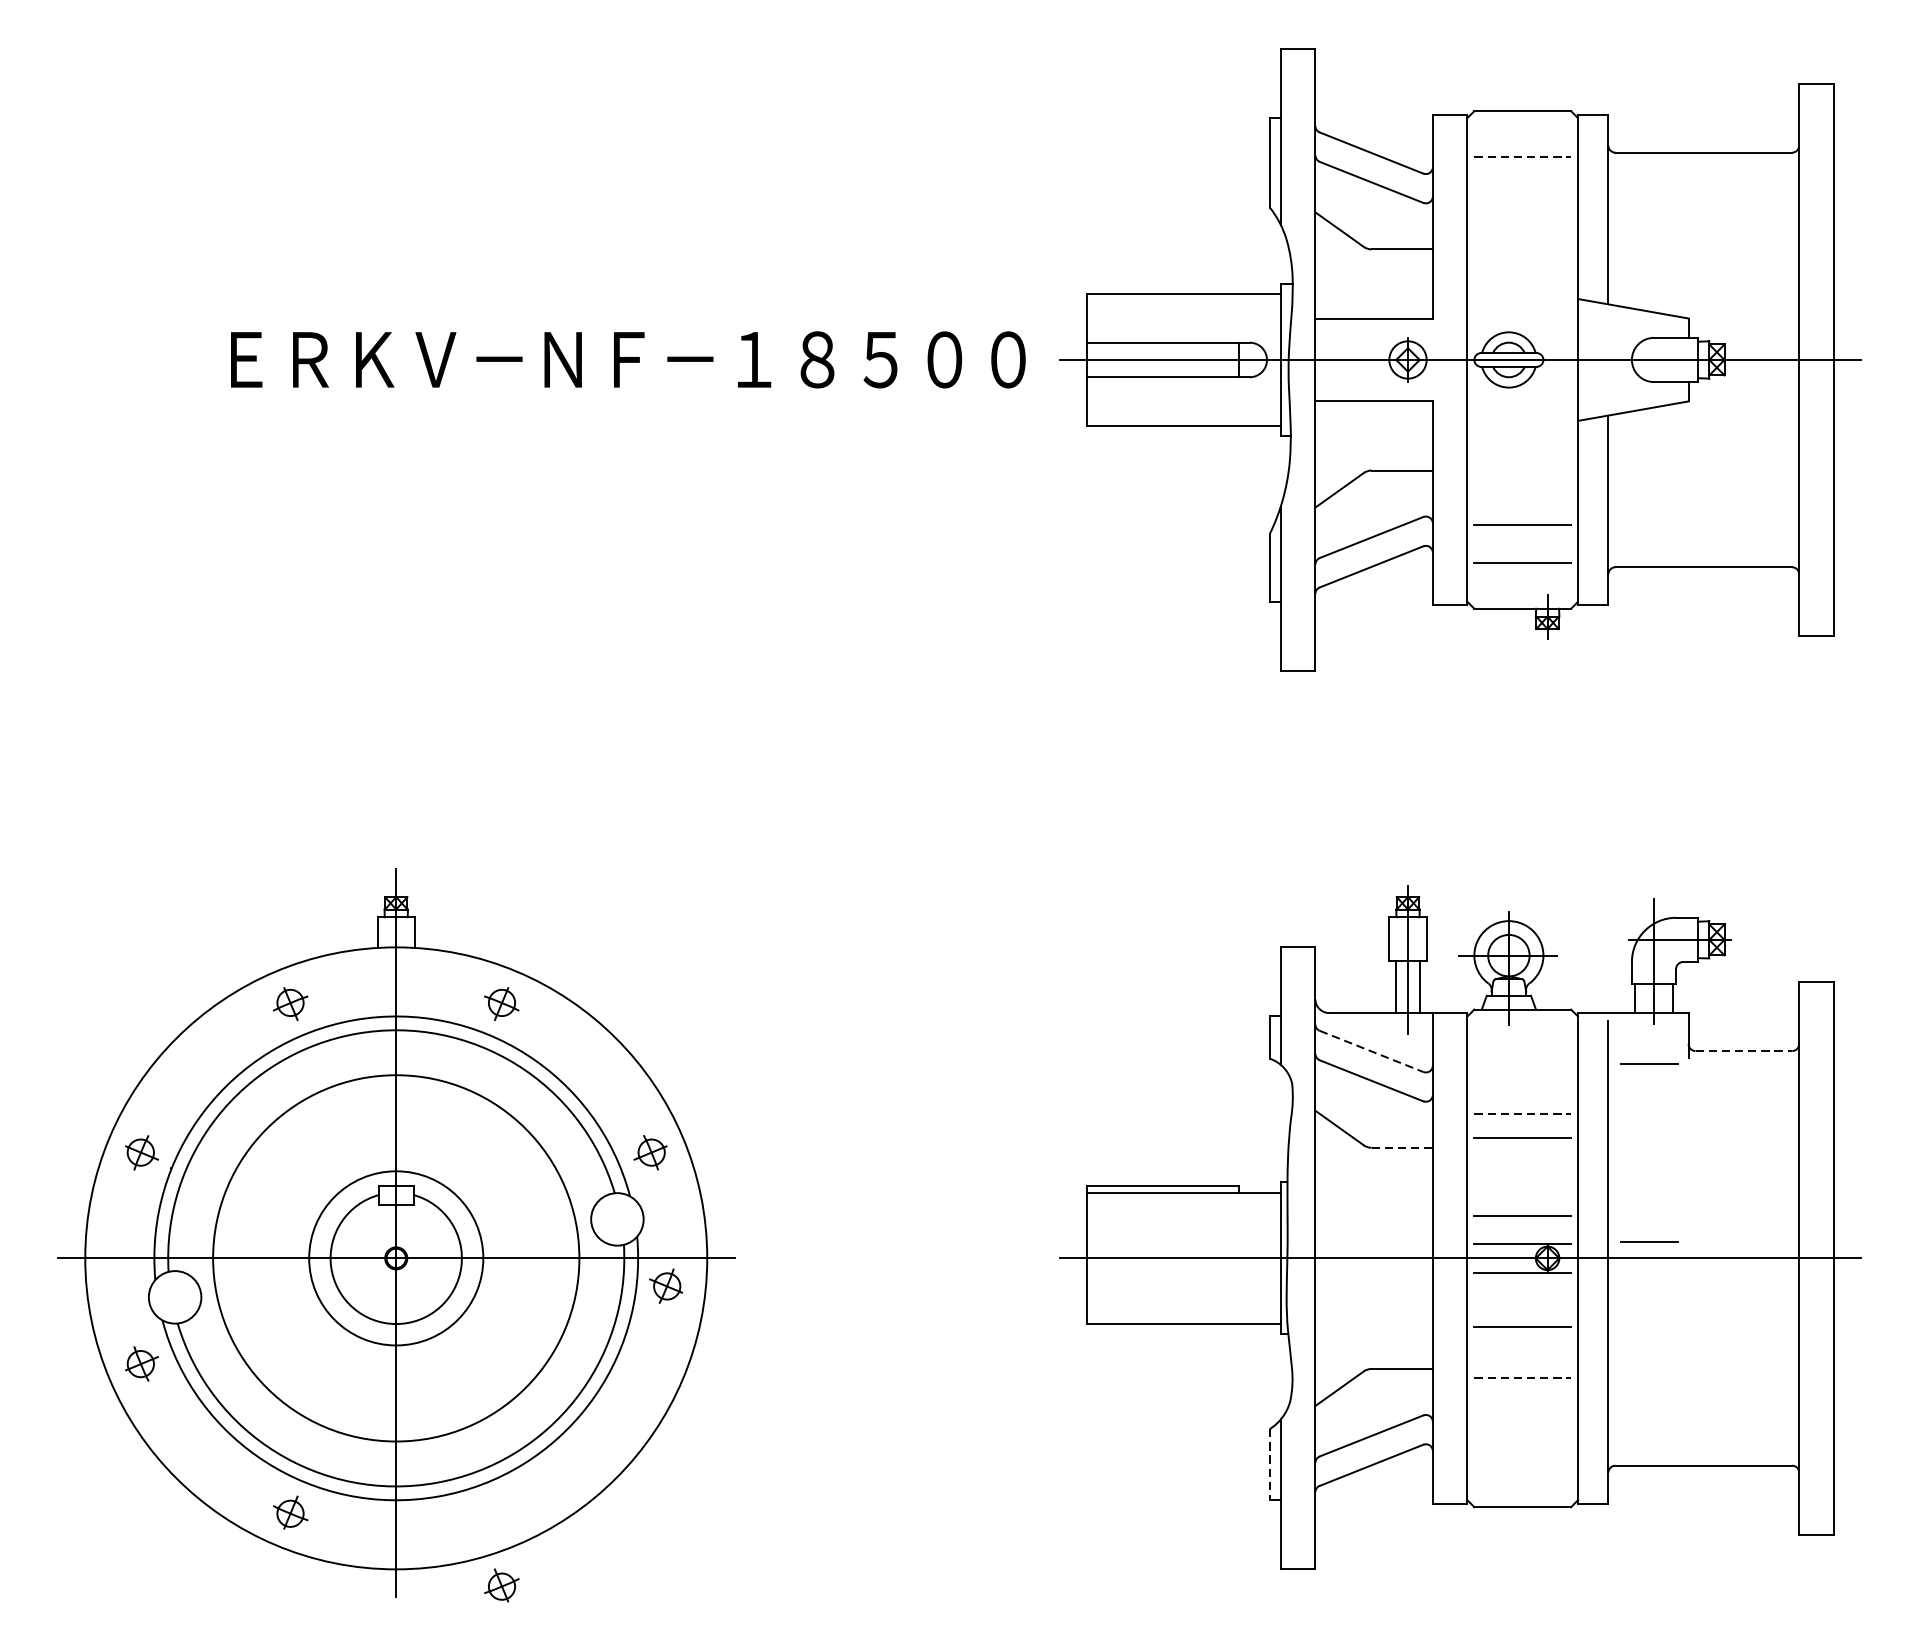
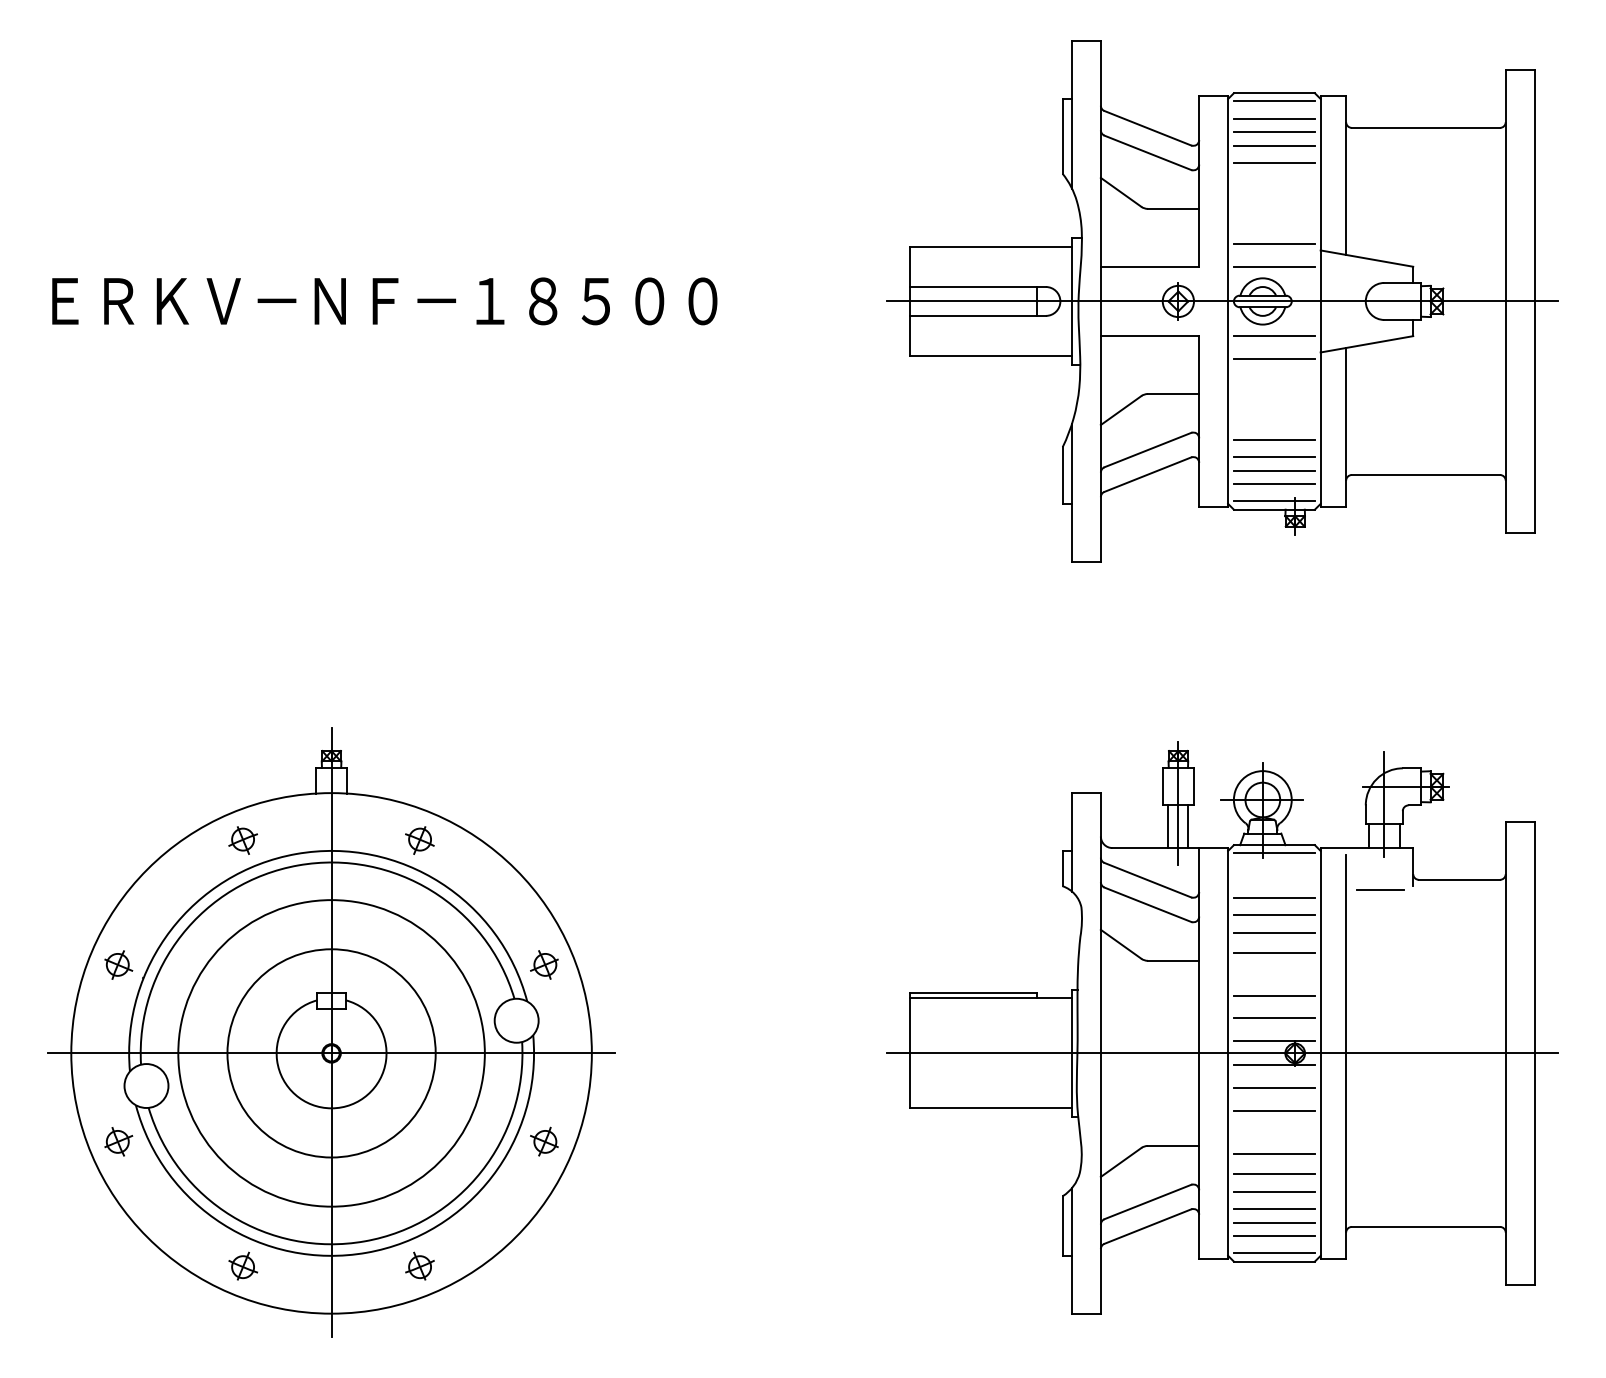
line: (1521, 121) -> (1273, 101), added
line: (1521, 142) -> (1273, 119), added
line: (1522, 156) -> (1274, 131), dashed -> solid
line: (1521, 173) -> (1273, 145), added
line: (1521, 193) -> (1273, 162), added
line: (1521, 290) -> (1273, 243), added
line: (1521, 318) -> (1273, 266), added
text: (627, 360) -> (384, 301), moved
line: (1521, 401) -> (1273, 336), added
line: (1521, 429) -> (1273, 359), added
line: (1521, 545) -> (1273, 456), added
line: (1521, 577) -> (1273, 483), added
line: (1521, 598) -> (1273, 501), added
line: (1521, 1019) -> (1273, 853), added
line: (1743, 1050) -> (1459, 879), dashed -> solid
line: (1371, 1051) -> (1147, 880), dashed -> solid
line: (1521, 1072) -> (1273, 897), added
line: (1521, 1092) -> (1273, 914), added
line: (1522, 1113) -> (1274, 932), dashed -> solid
line: (1402, 1147) -> (1173, 960), dashed -> solid
line: (1521, 1189) -> (1273, 995), added
line: (1649, 1240) -> (1380, 1038), removed
circle: (396, 1258) -> (331, 1053), size x1.43
part: (666, 1285) -> (544, 1141), moved
line: (1521, 1300) -> (1273, 1088), added
line: (1522, 1377) -> (1274, 1153), dashed -> solid
line: (1521, 1401) -> (1273, 1173), added
line: (1521, 1423) -> (1273, 1191), added
line: (1521, 1443) -> (1273, 1208), added
line: (1521, 1461) -> (1273, 1223), added
line: (1269, 1465) -> (1062, 1226), dashed -> solid
line: (1521, 1475) -> (1273, 1235), added
line: (1521, 1497) -> (1273, 1253), added
part: (501, 1584) -> (419, 1265), moved

